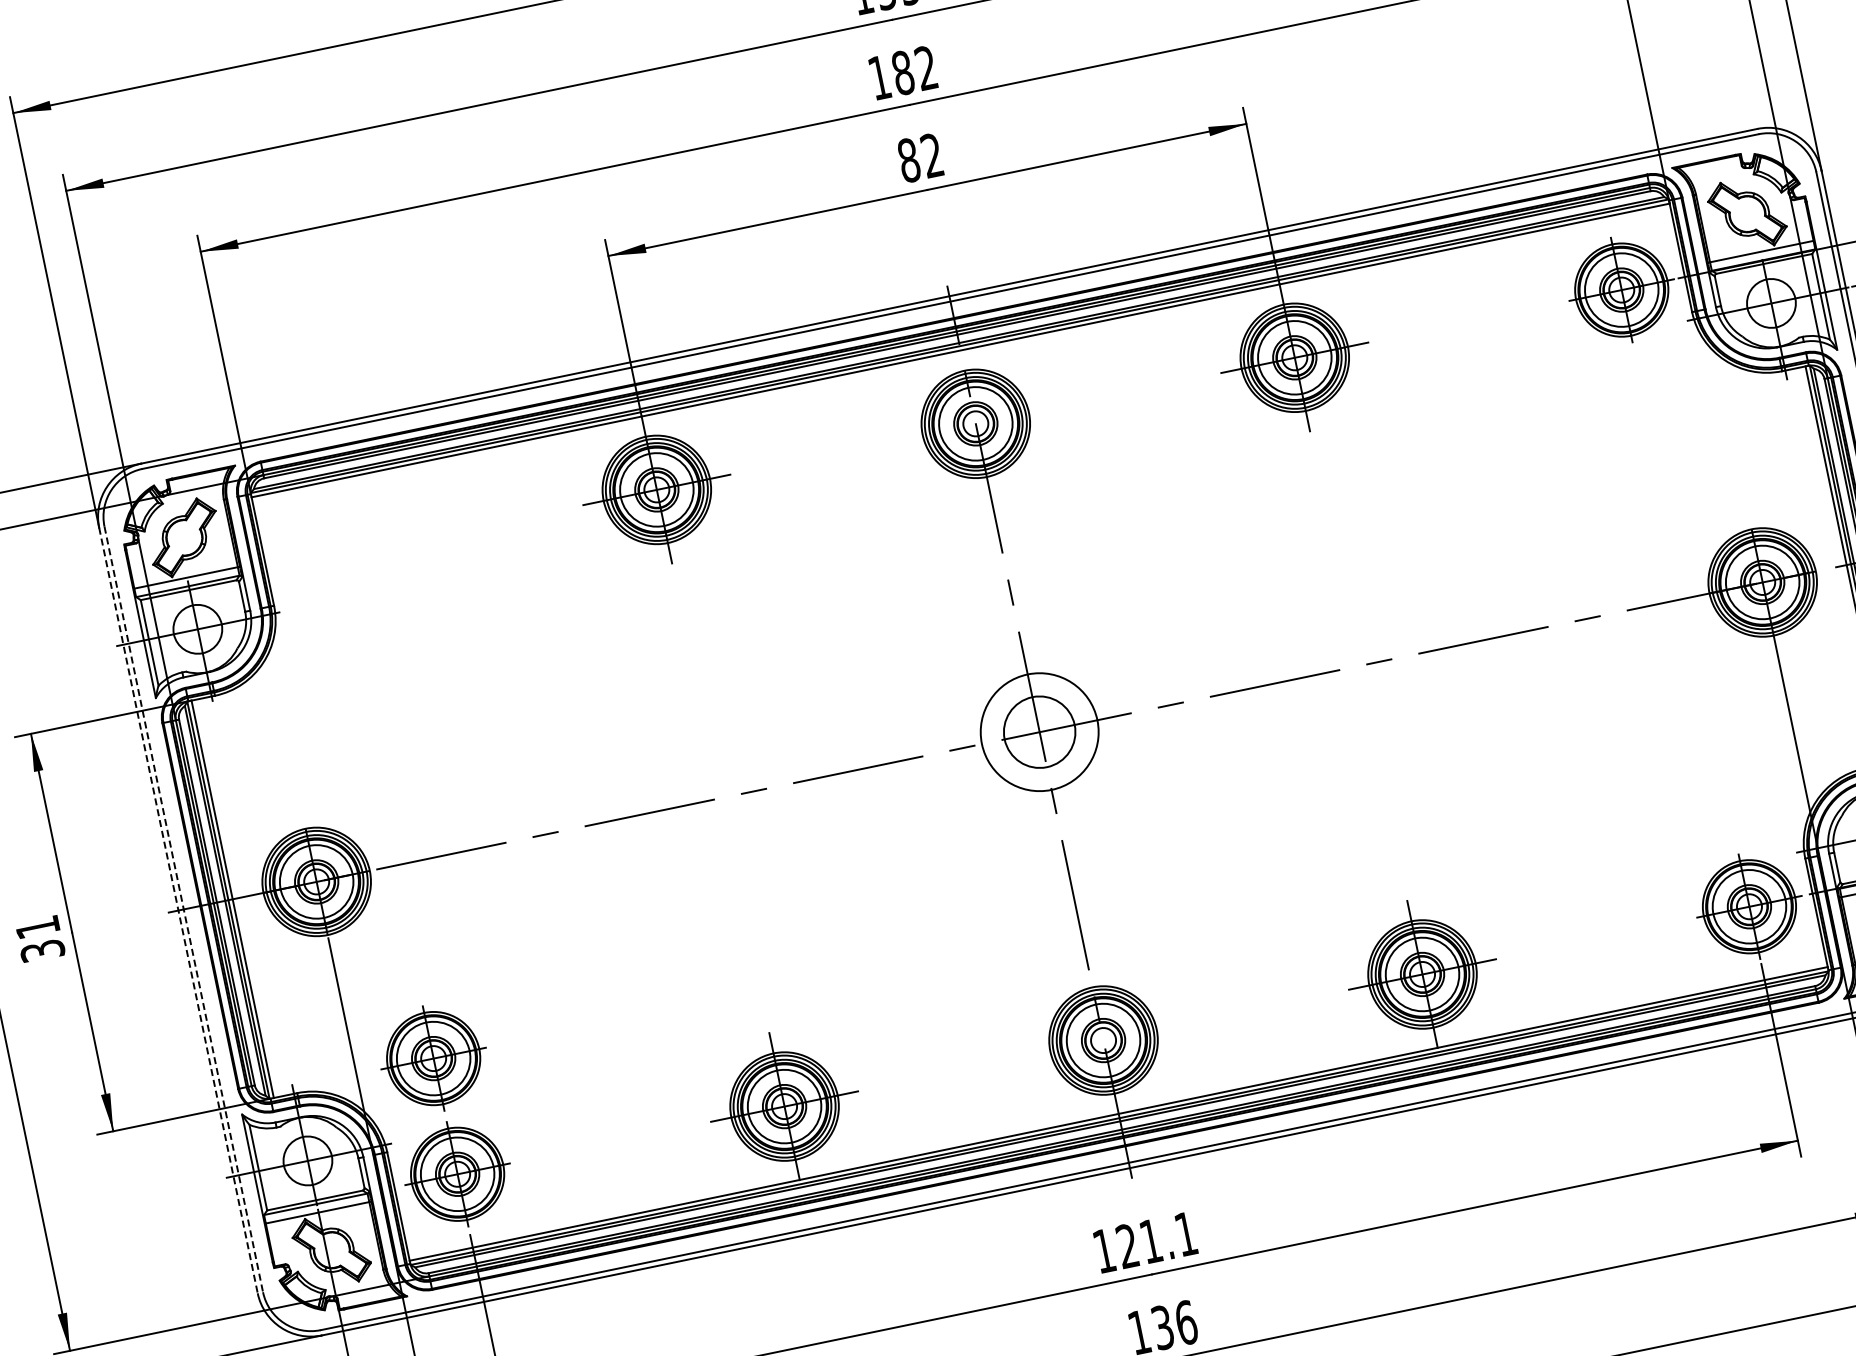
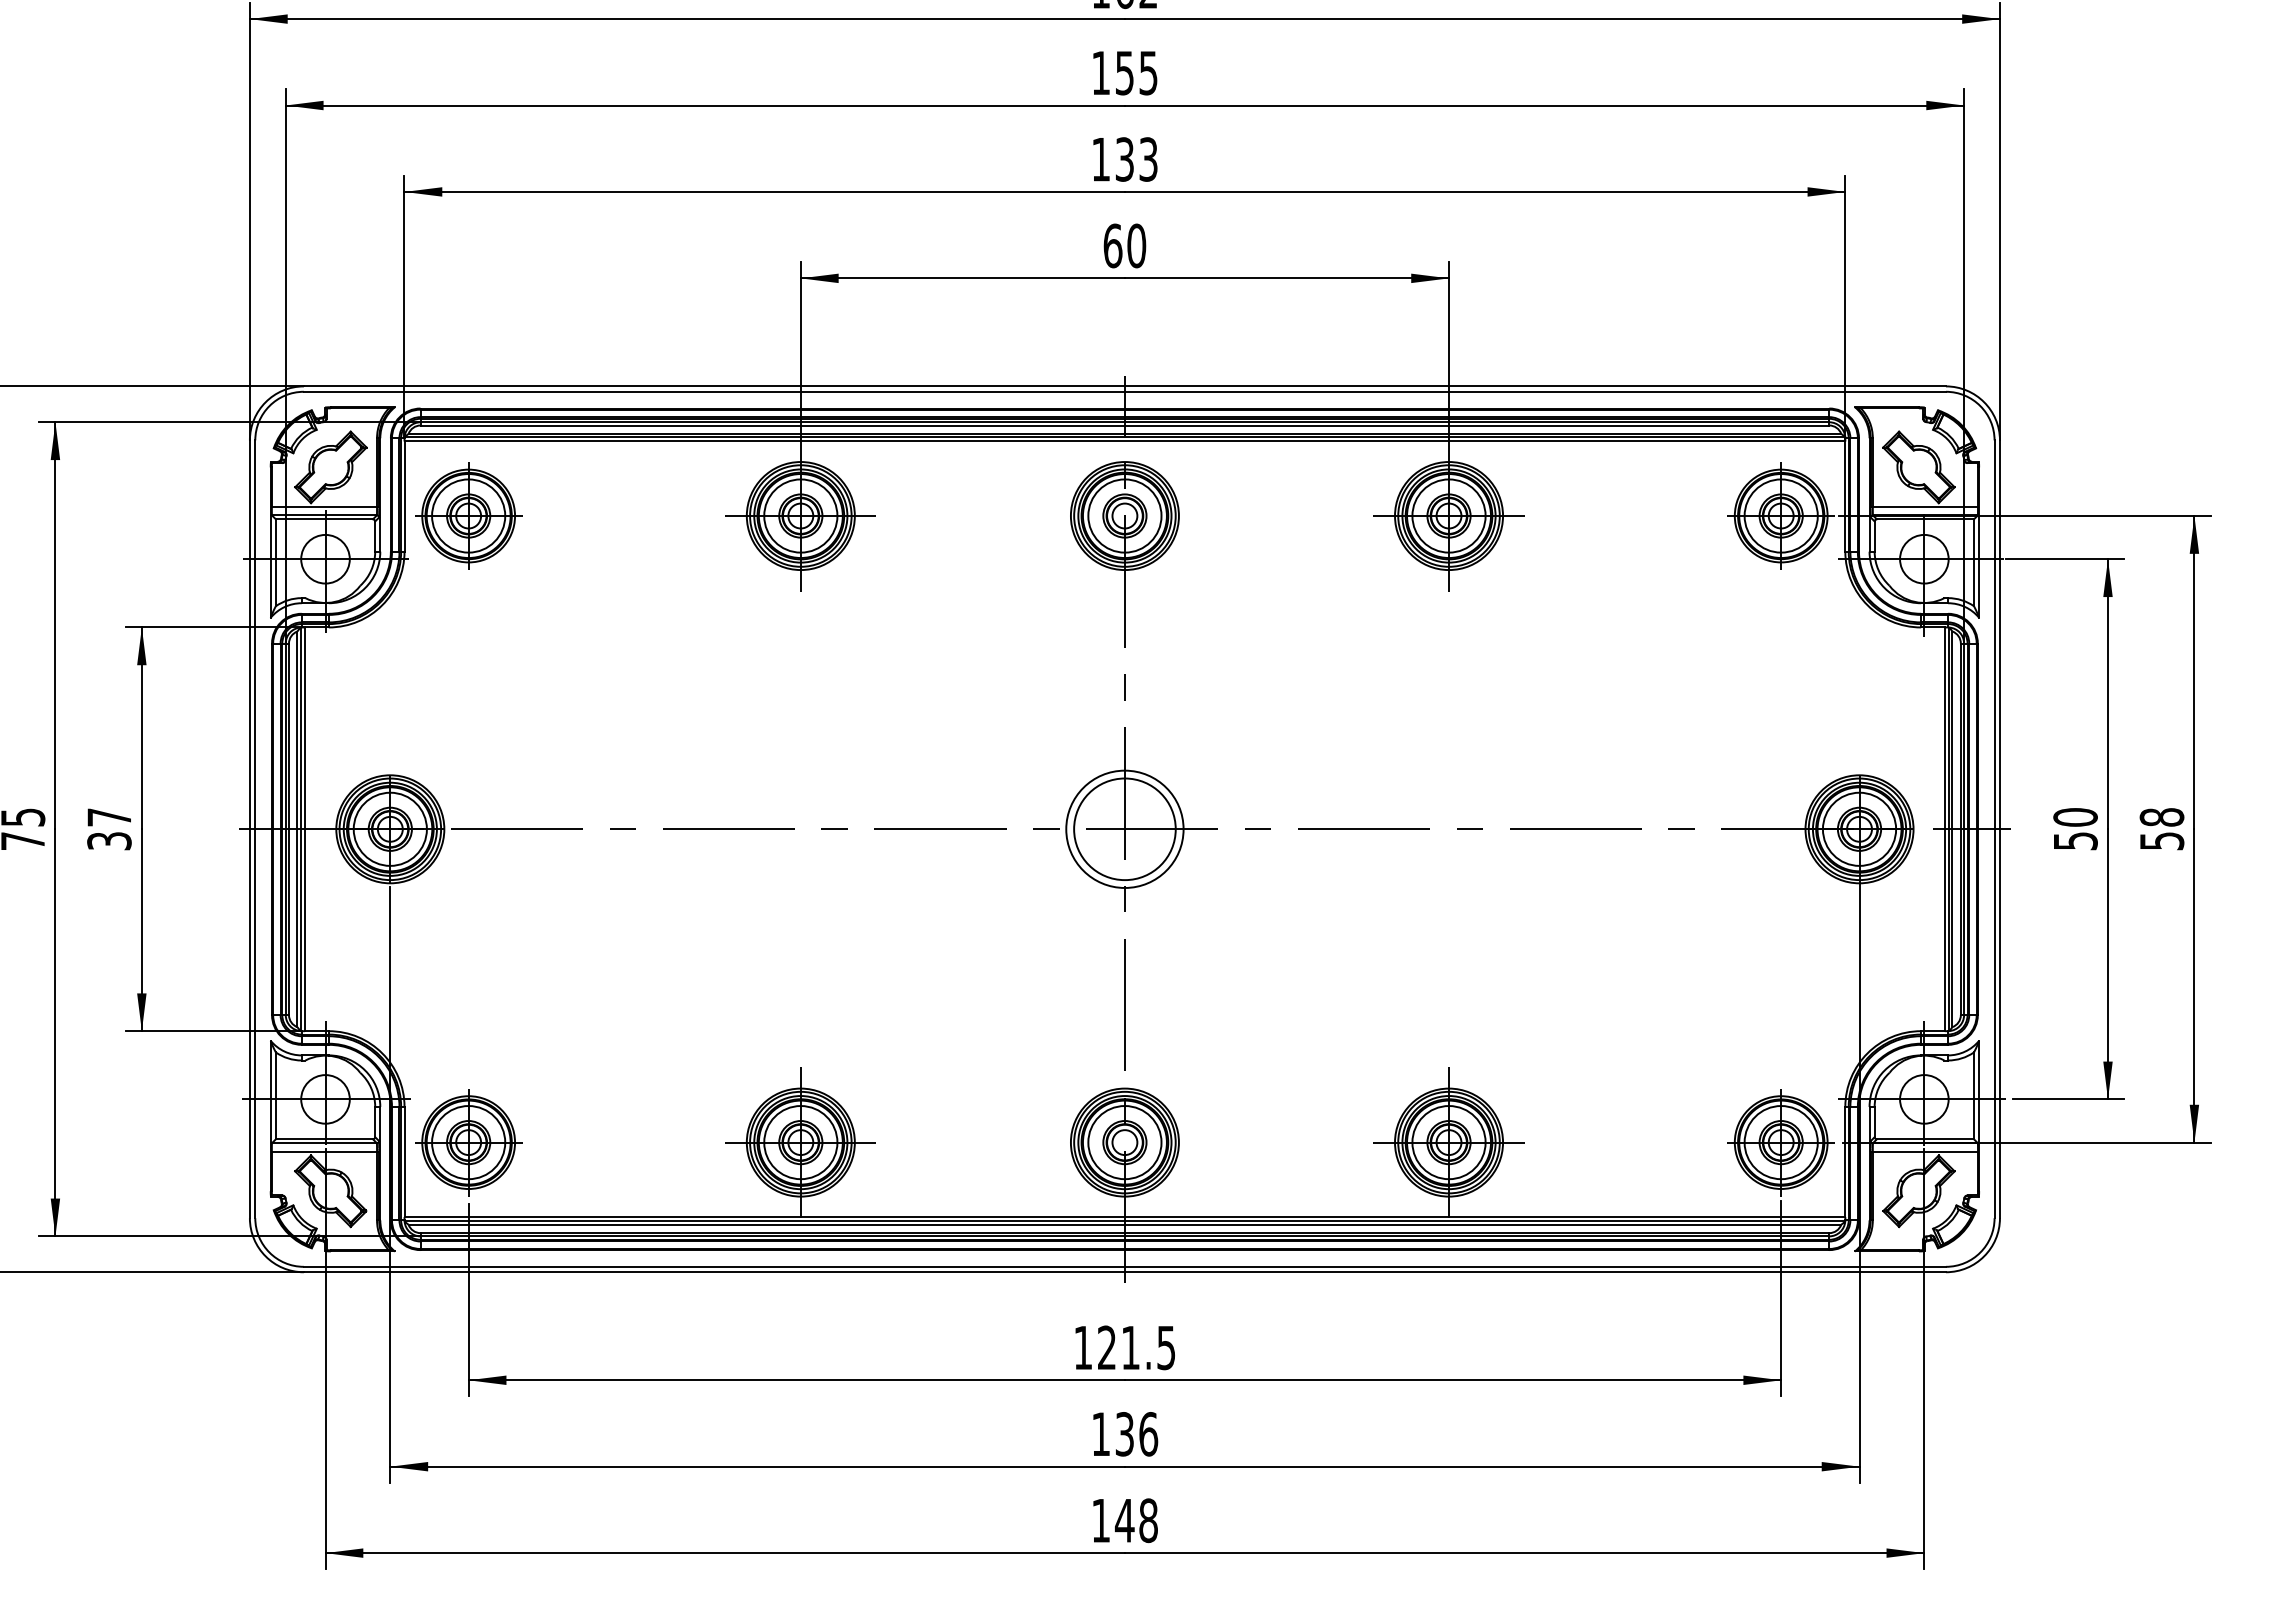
text: (914, 70) -> (1136, 159), 182 -> 133
text: (920, 157) -> (1124, 245), 82 -> 60
circle: (1039, 732) -> (1124, 829), size x1.43
line: (184, 909) -> (255, 829), dashed -> solid
line: (178, 910) -> (249, 829), dashed -> solid
text: (36, 927) -> (108, 817), 31 -> 37
part: (433, 1058) -> (468, 515), moved
text: (1186, 1234) -> (1166, 1348), 121.1 -> 121.5

